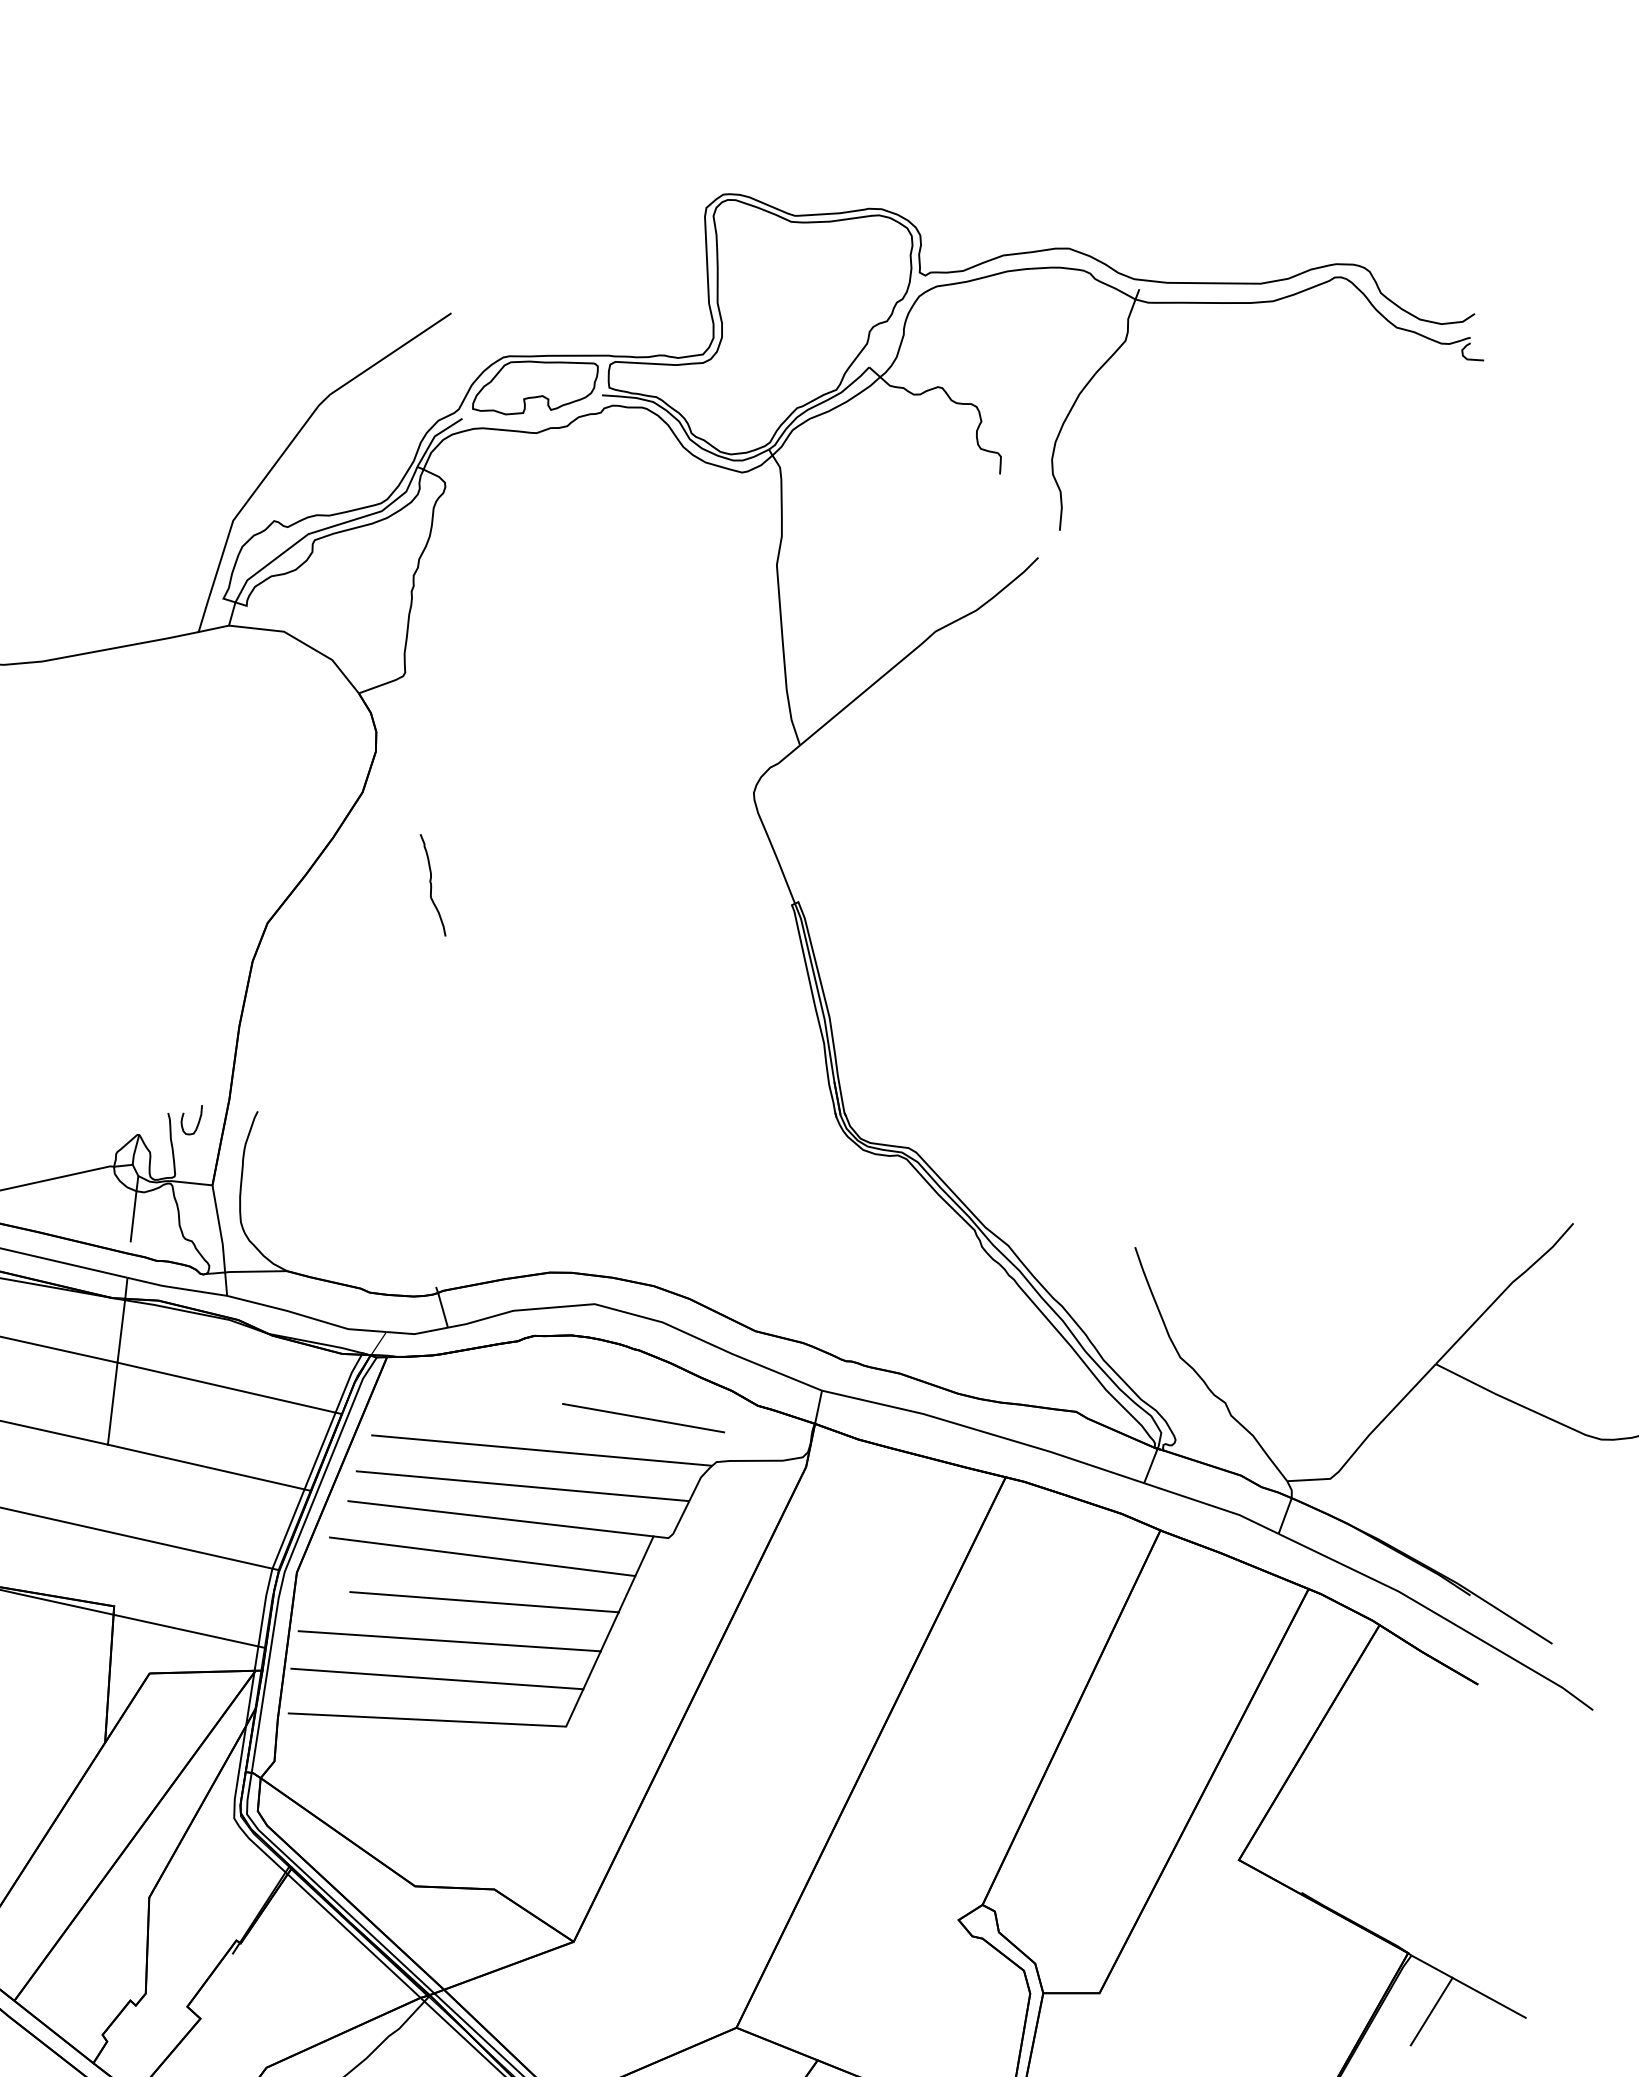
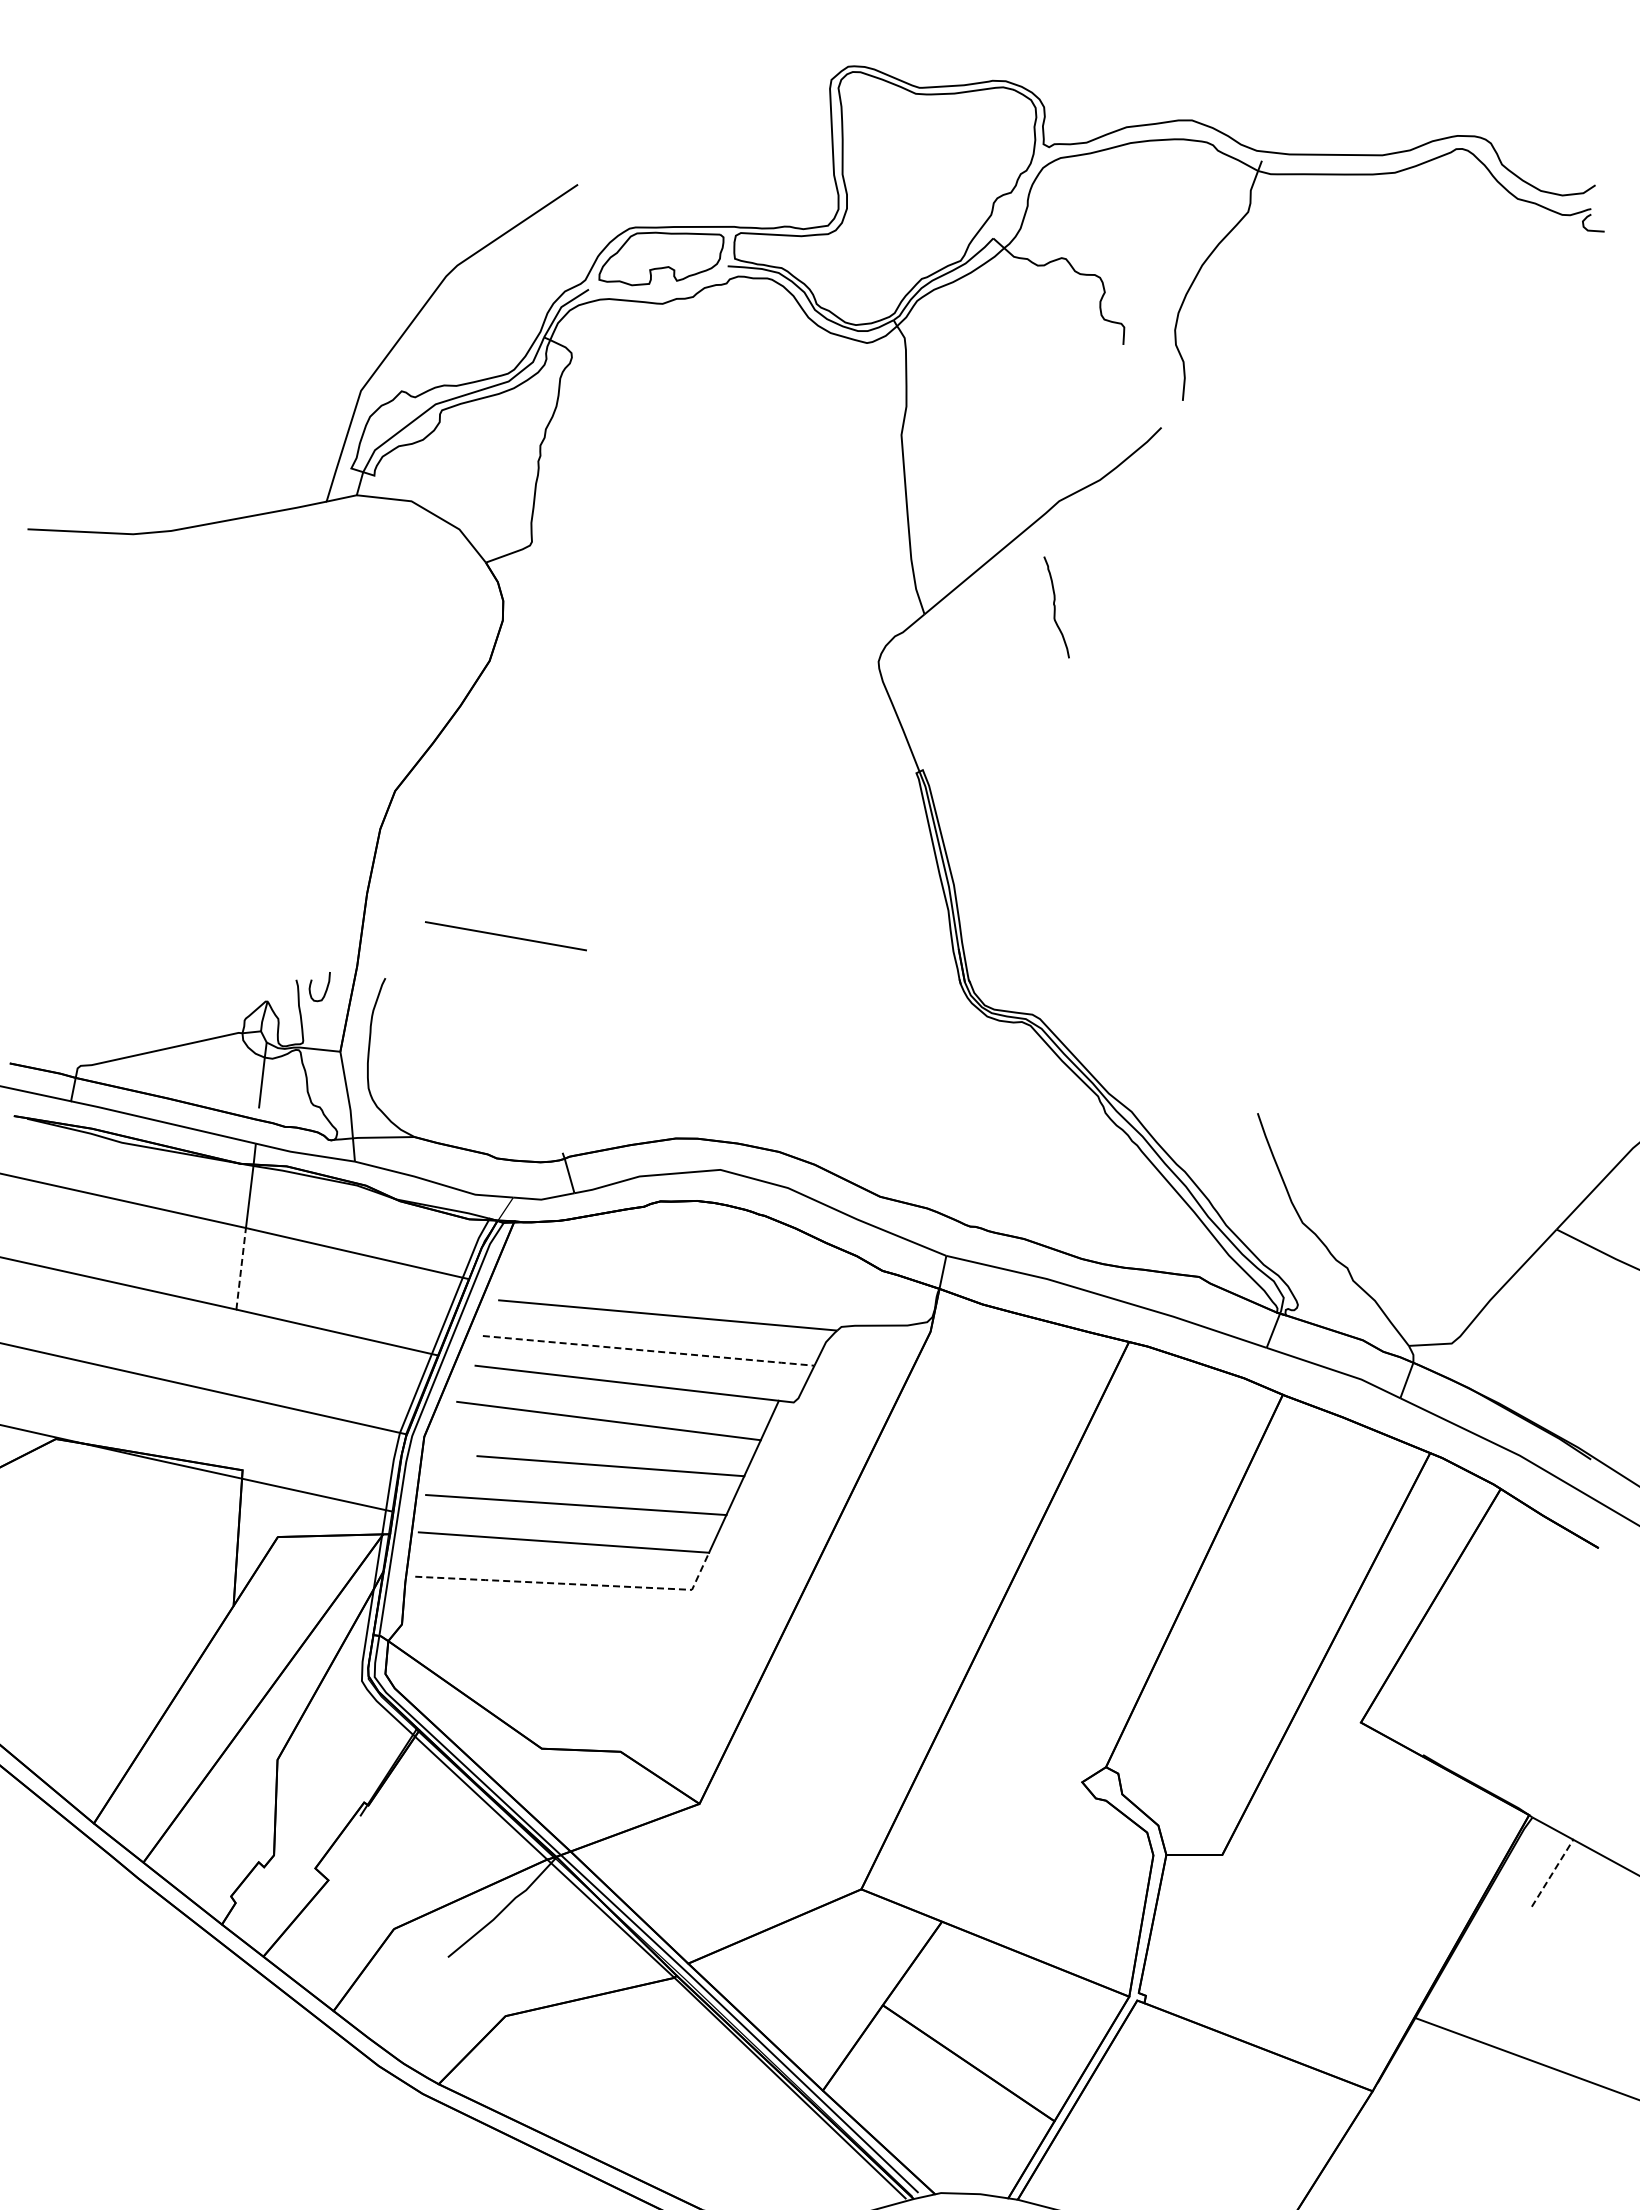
curve: (431, 885) -> (1055, 607), moved
line: (113, 1403) -> (241, 1268), solid -> dashed
line: (643, 1418) -> (505, 936), moved
line: (522, 1485) -> (648, 1350), solid -> dashed
line: (447, 1721) -> (574, 1584), solid -> dashed
line: (1431, 2010) -> (1552, 1872), solid -> dashed

